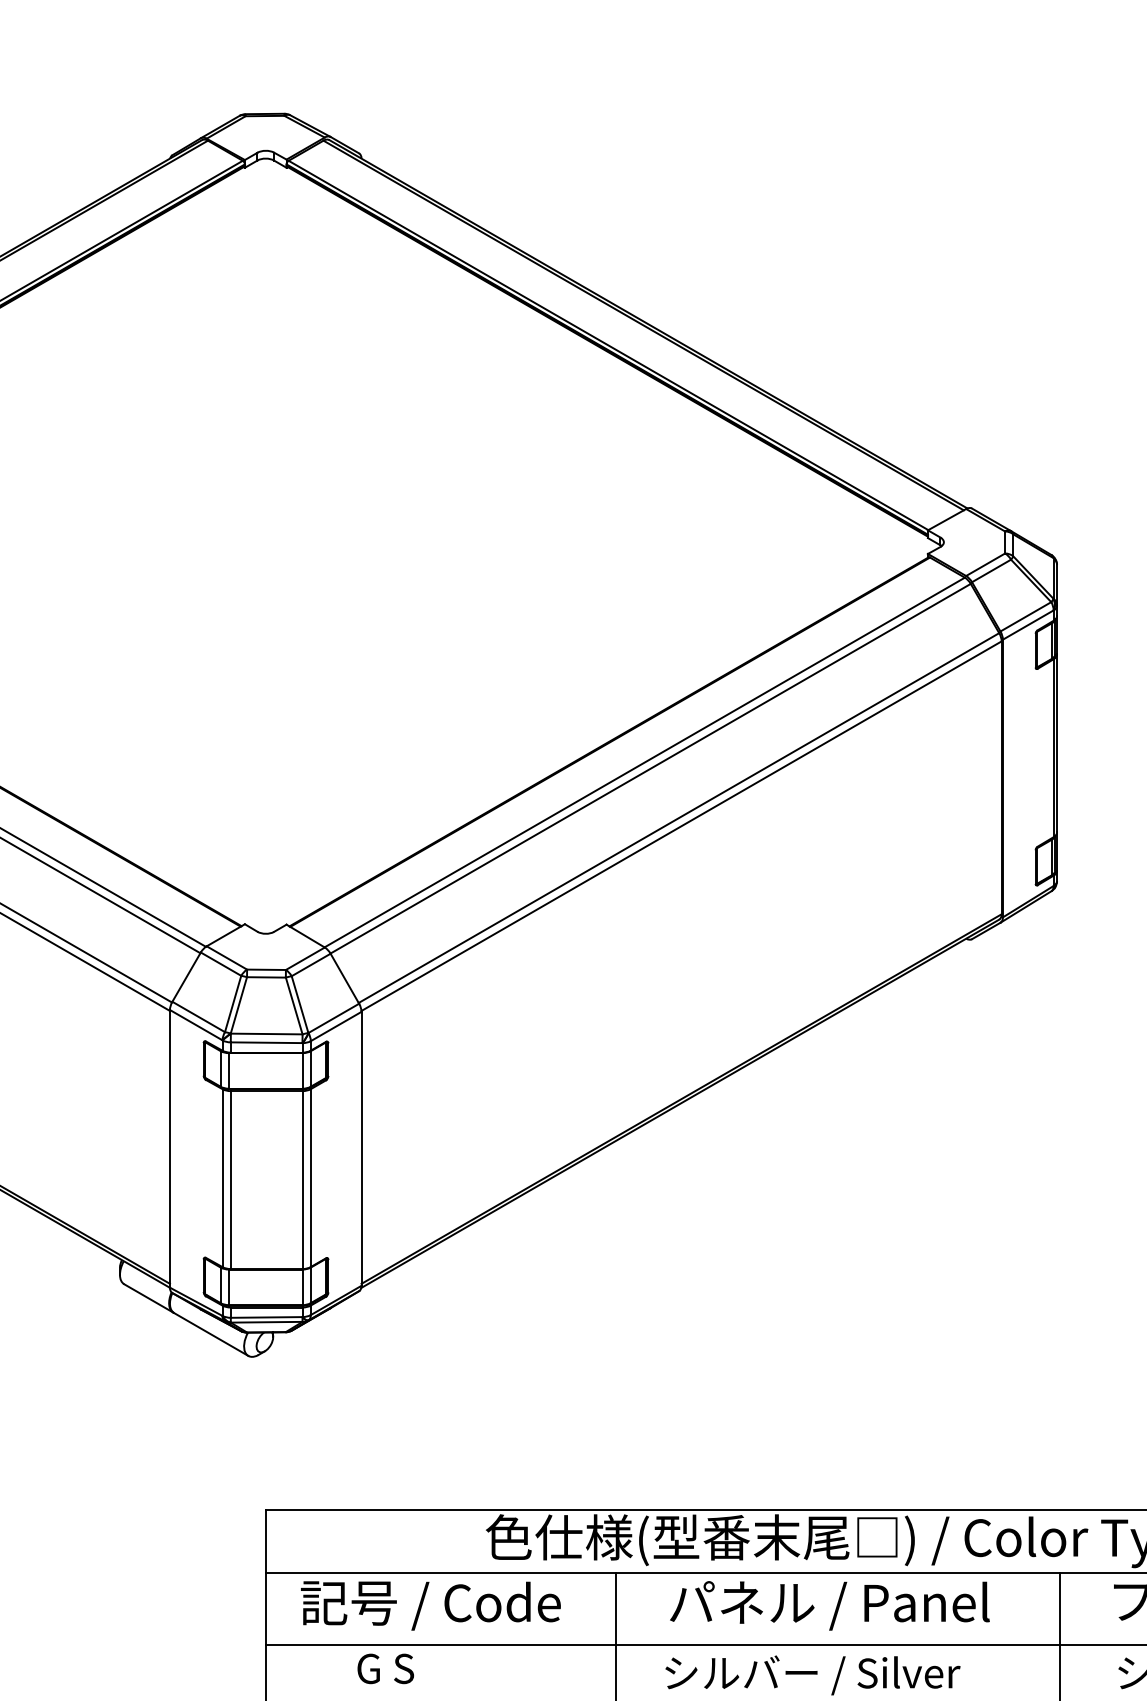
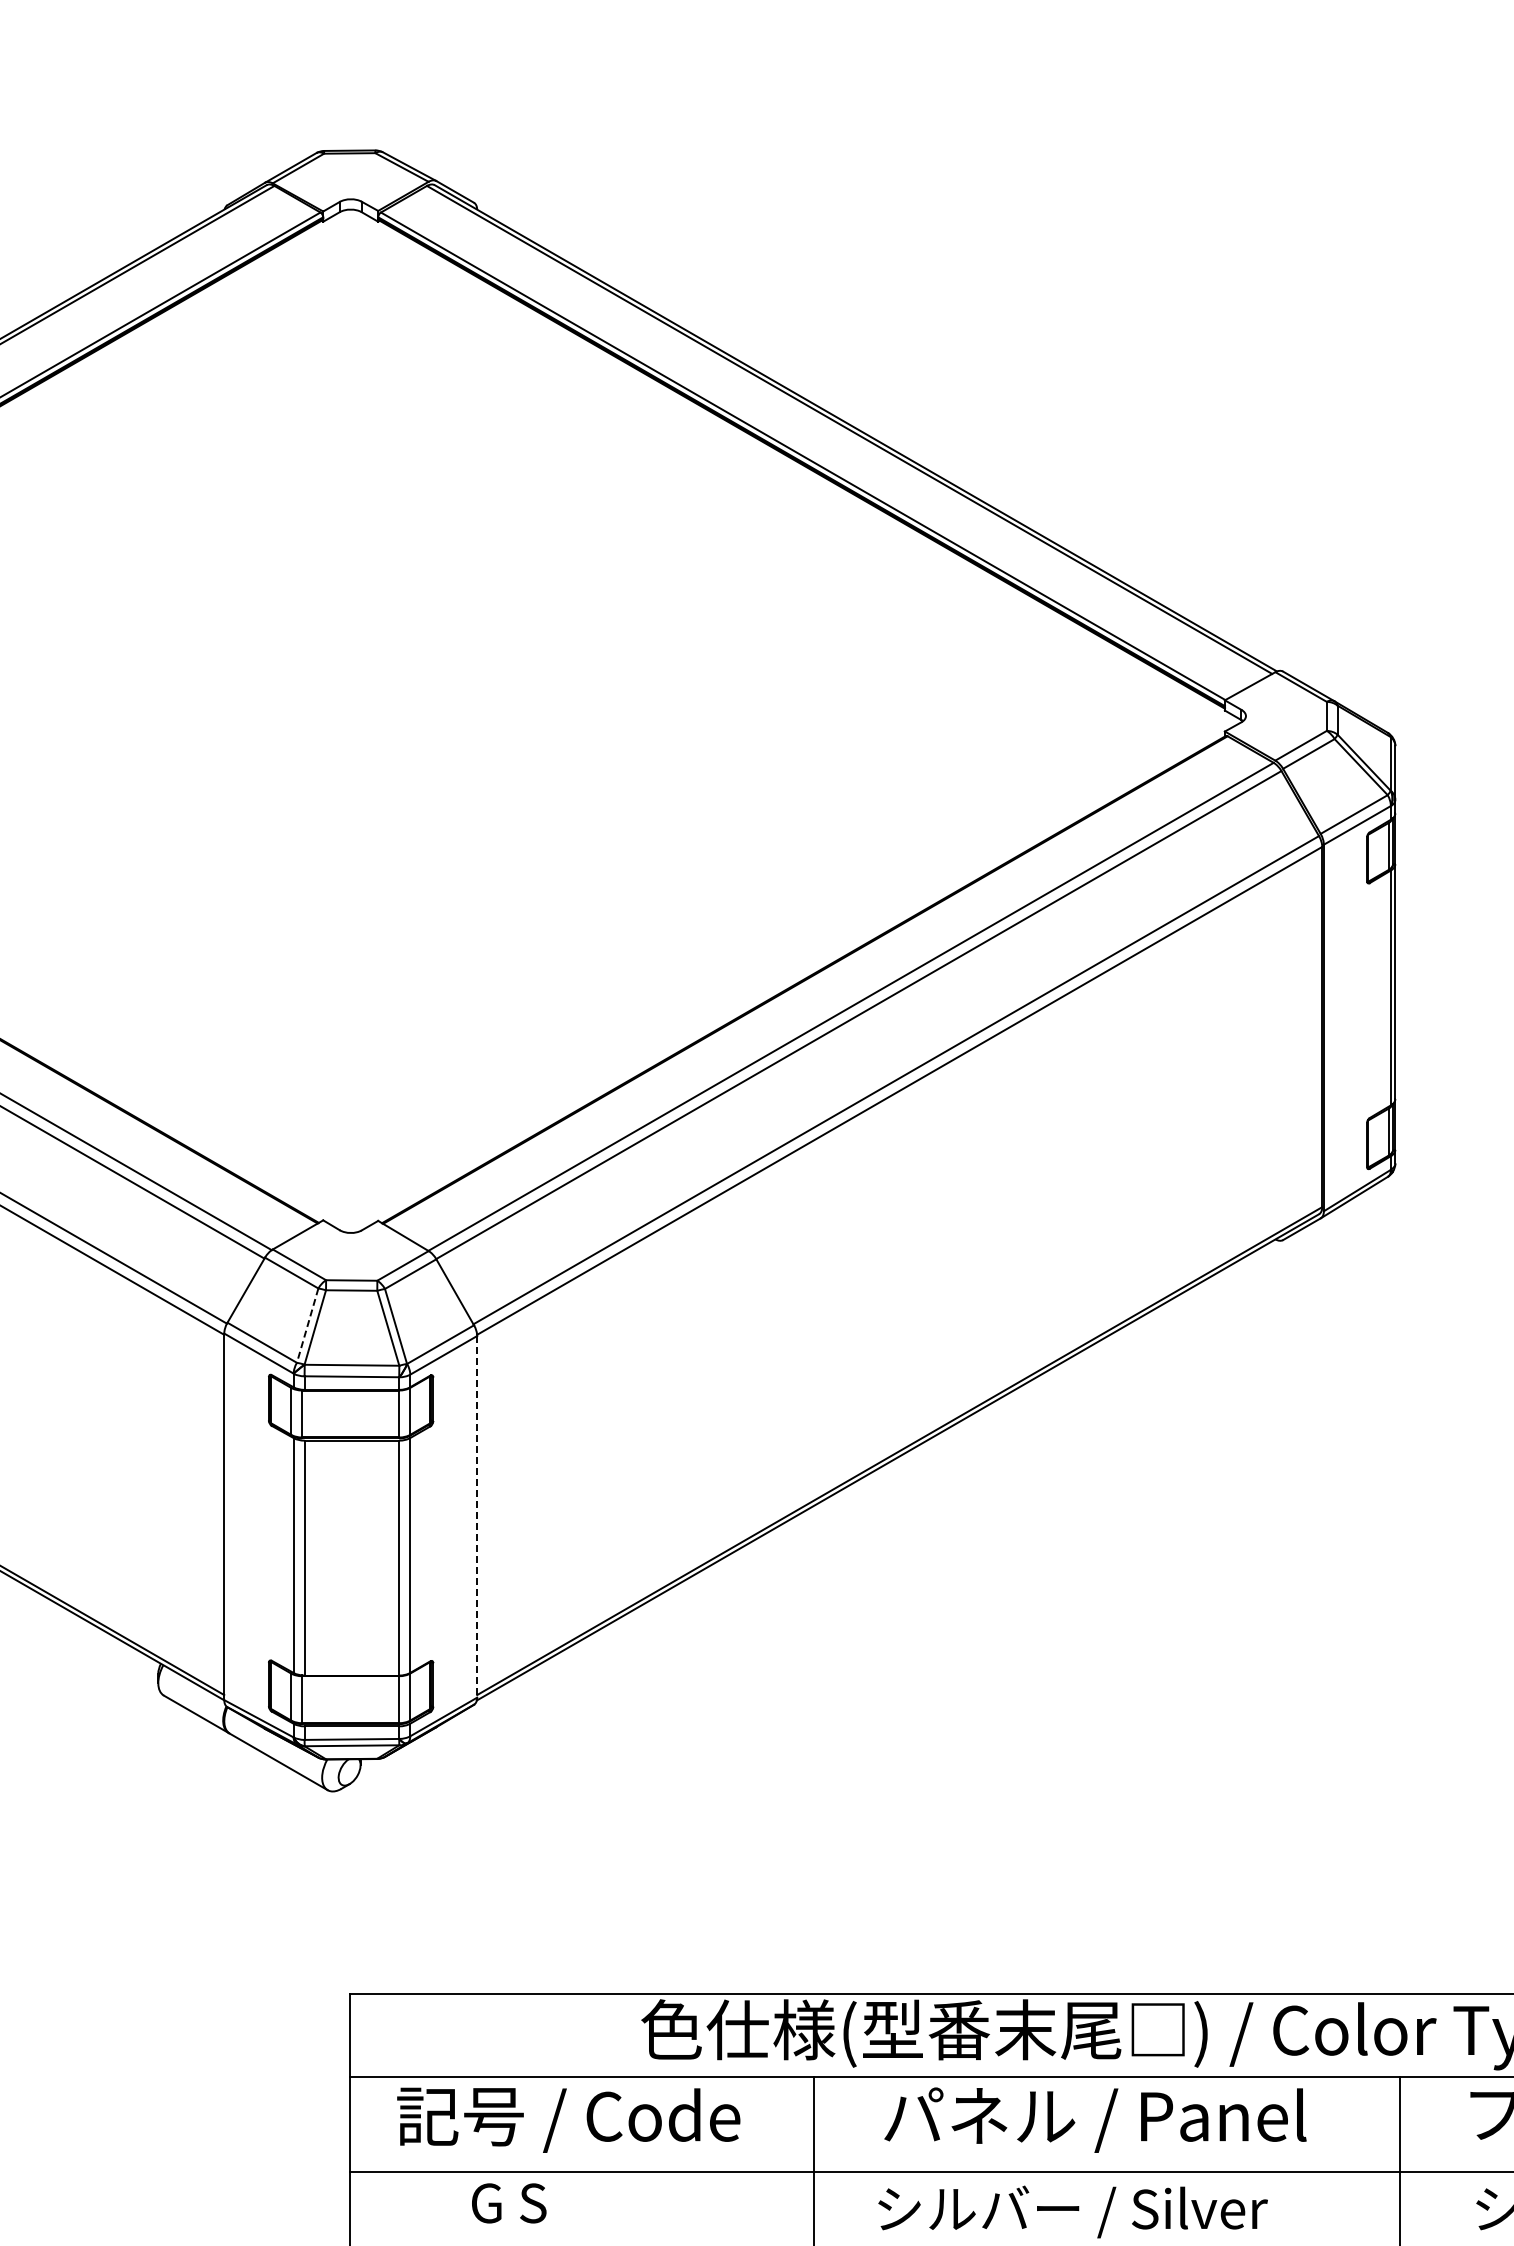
line: (233, 1003) -> (307, 1325), solid -> dashed
line: (361, 1148) -> (477, 1516), solid -> dashed

